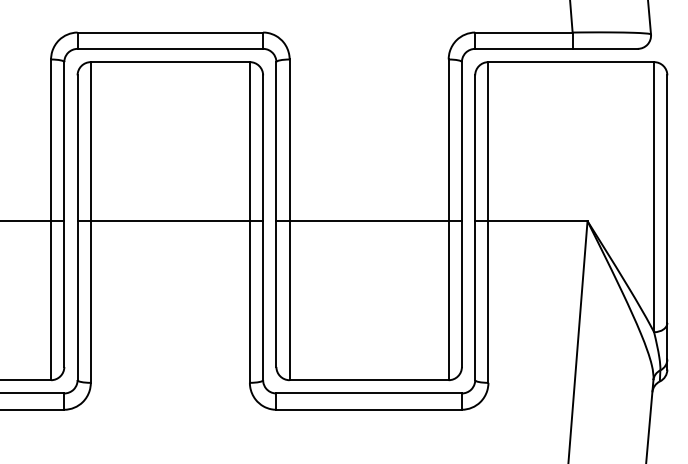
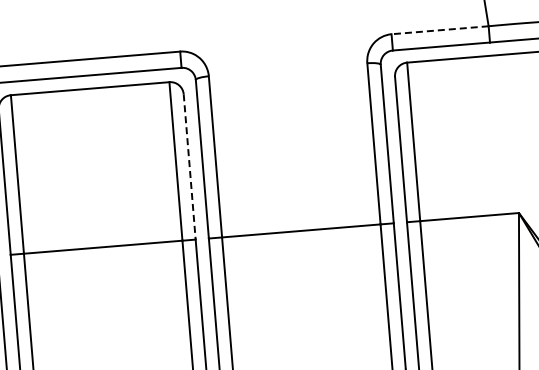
line: (523, 32) -> (439, 30), solid -> dashed
line: (263, 148) -> (190, 167), solid -> dashed

